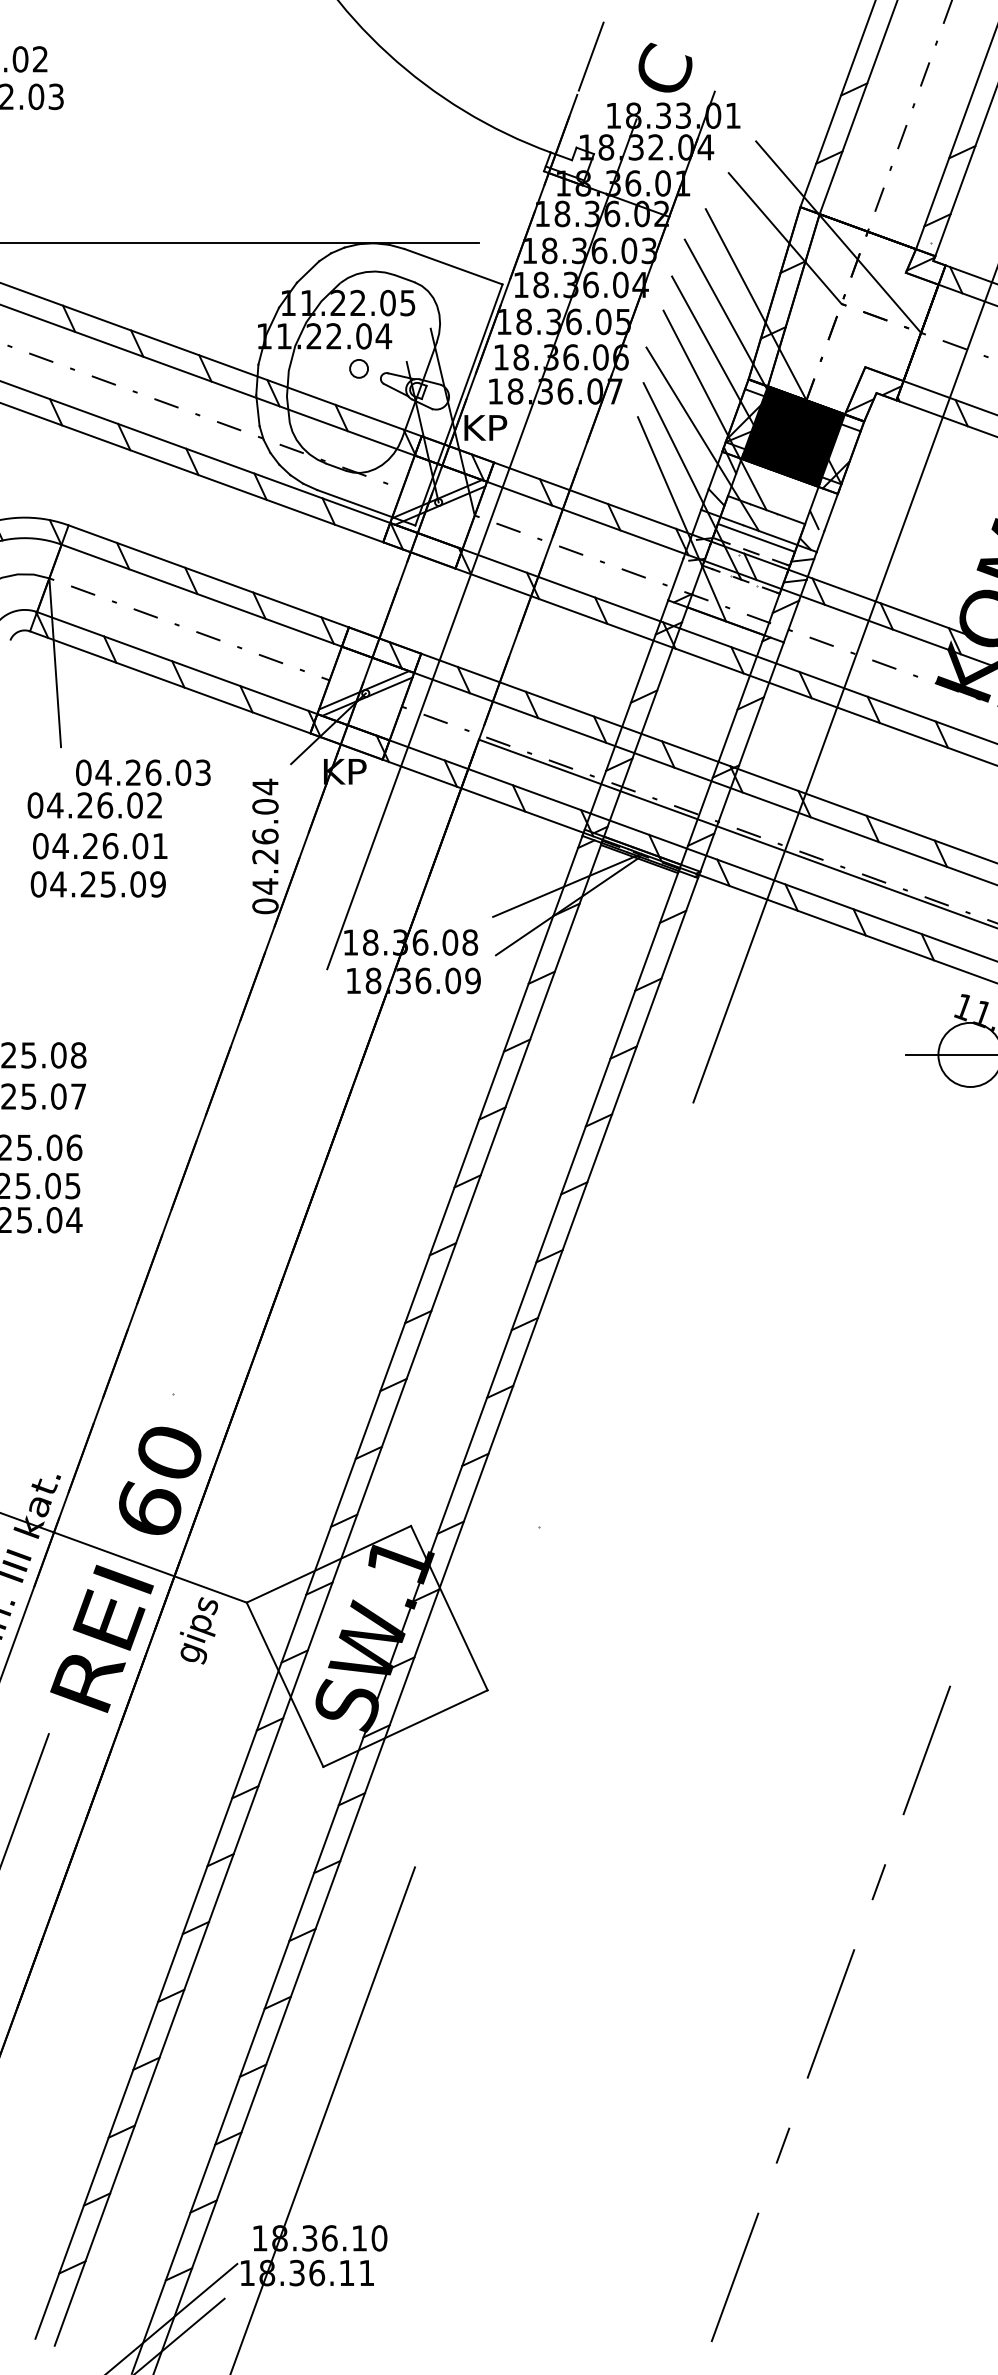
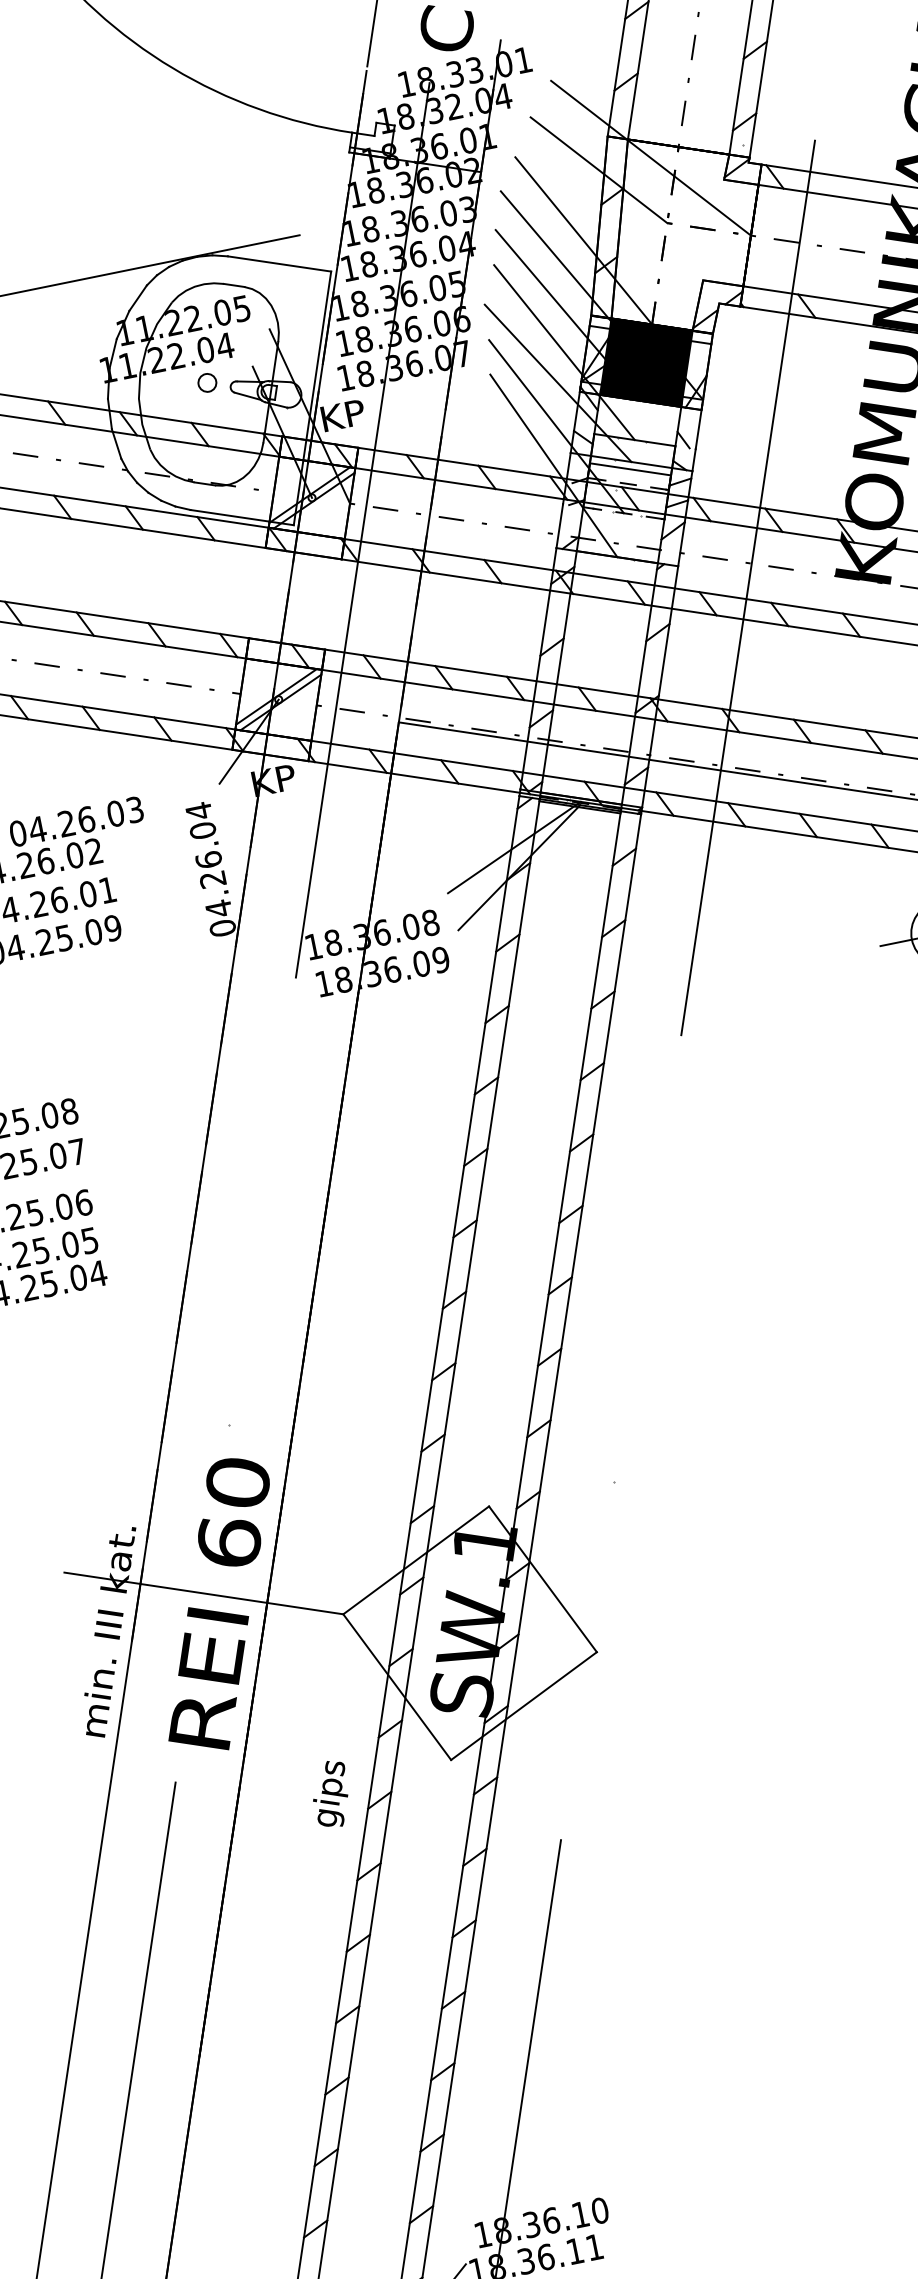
text: (198, 1630) -> (330, 1794), moved

